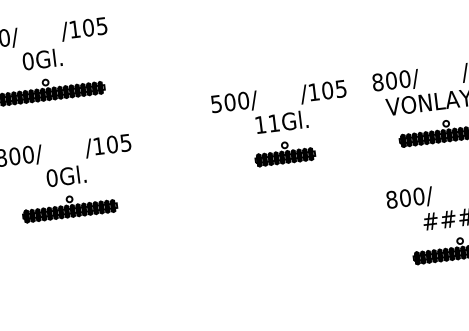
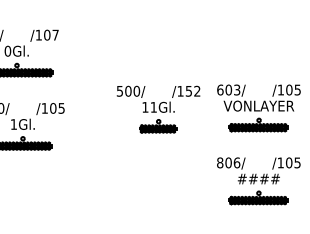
text: (101, 25) -> (55, 34), /105 -> /107
text: (390, 79) -> (228, 89), 800/ -> 603/
text: (333, 88) -> (192, 90), /105 -> /152
text: (51, 178) -> (13, 124), 0Gl. -> 1Gl.
text: (419, 195) -> (237, 162), 800/ -> 806/

